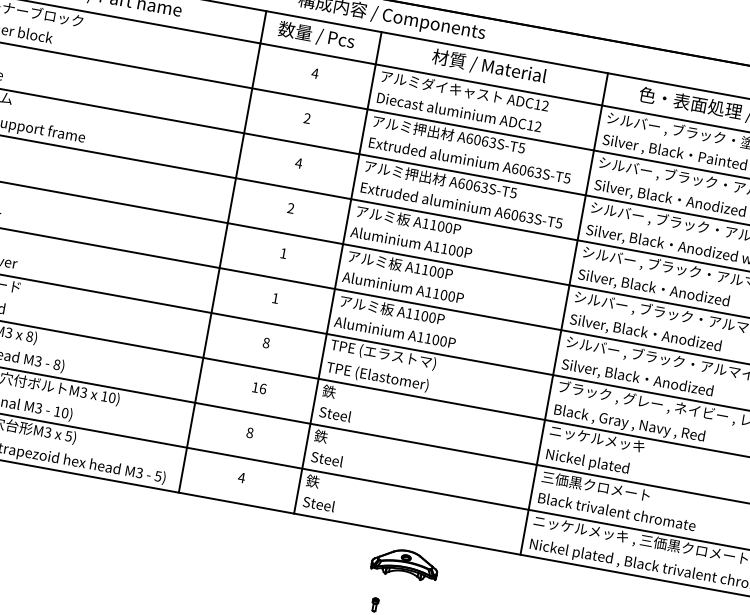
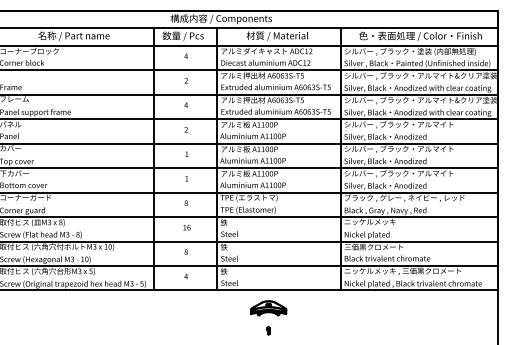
part: (404, 564) -> (268, 308), moved

